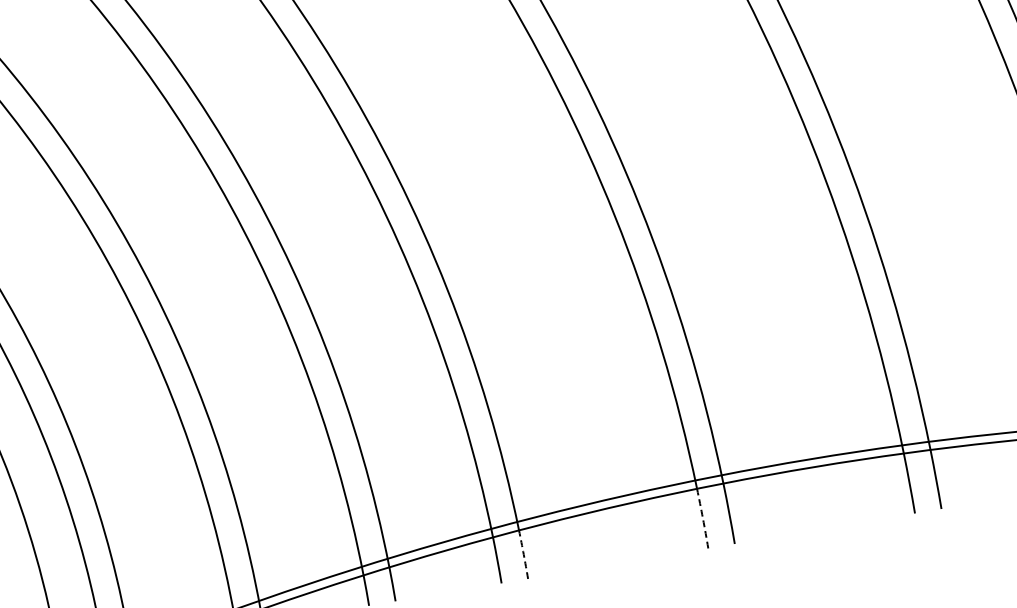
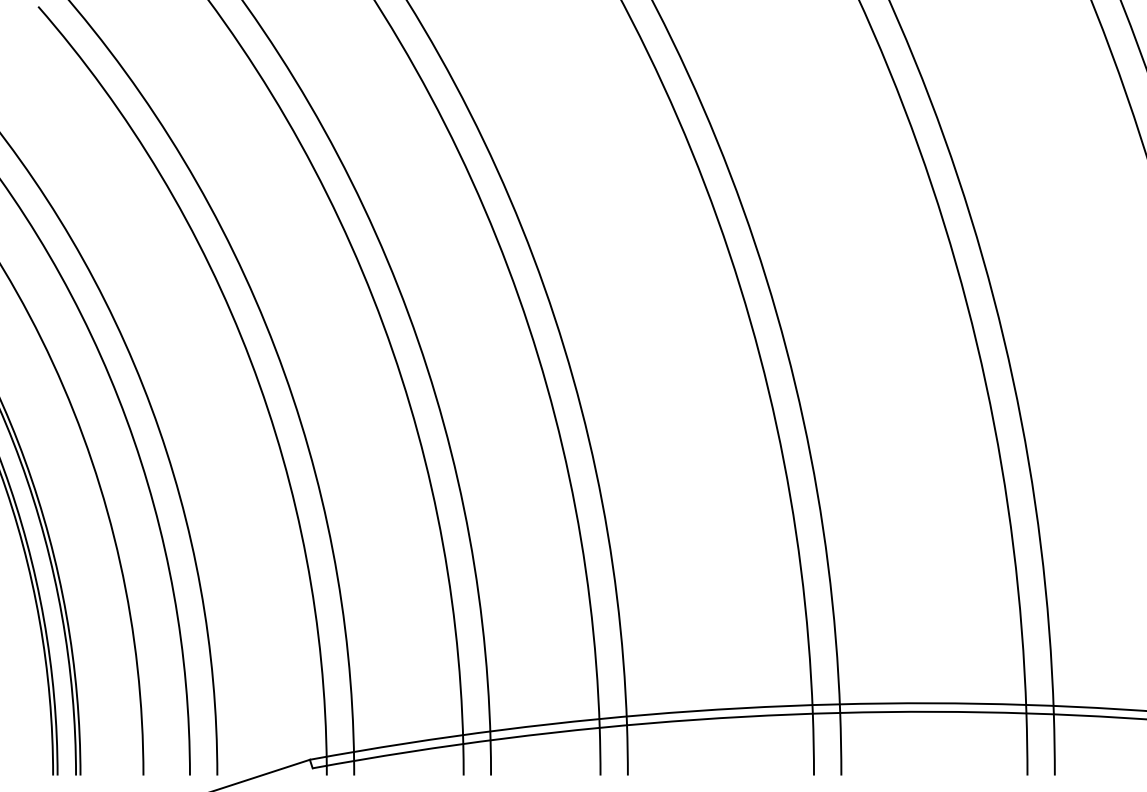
arc: (702, 518) -> (813, 744), dashed -> solid
arc: (523, 554) -> (627, 750), dashed -> solid

